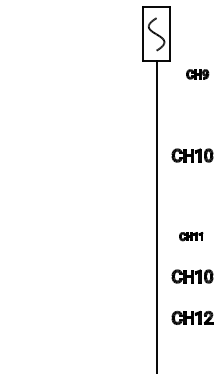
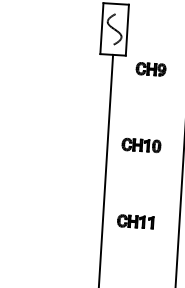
part: (197, 74) -> (150, 69), size x1.43
part: (190, 236) -> (134, 221), size x1.67
part: (192, 276) -> (134, 259), removed

